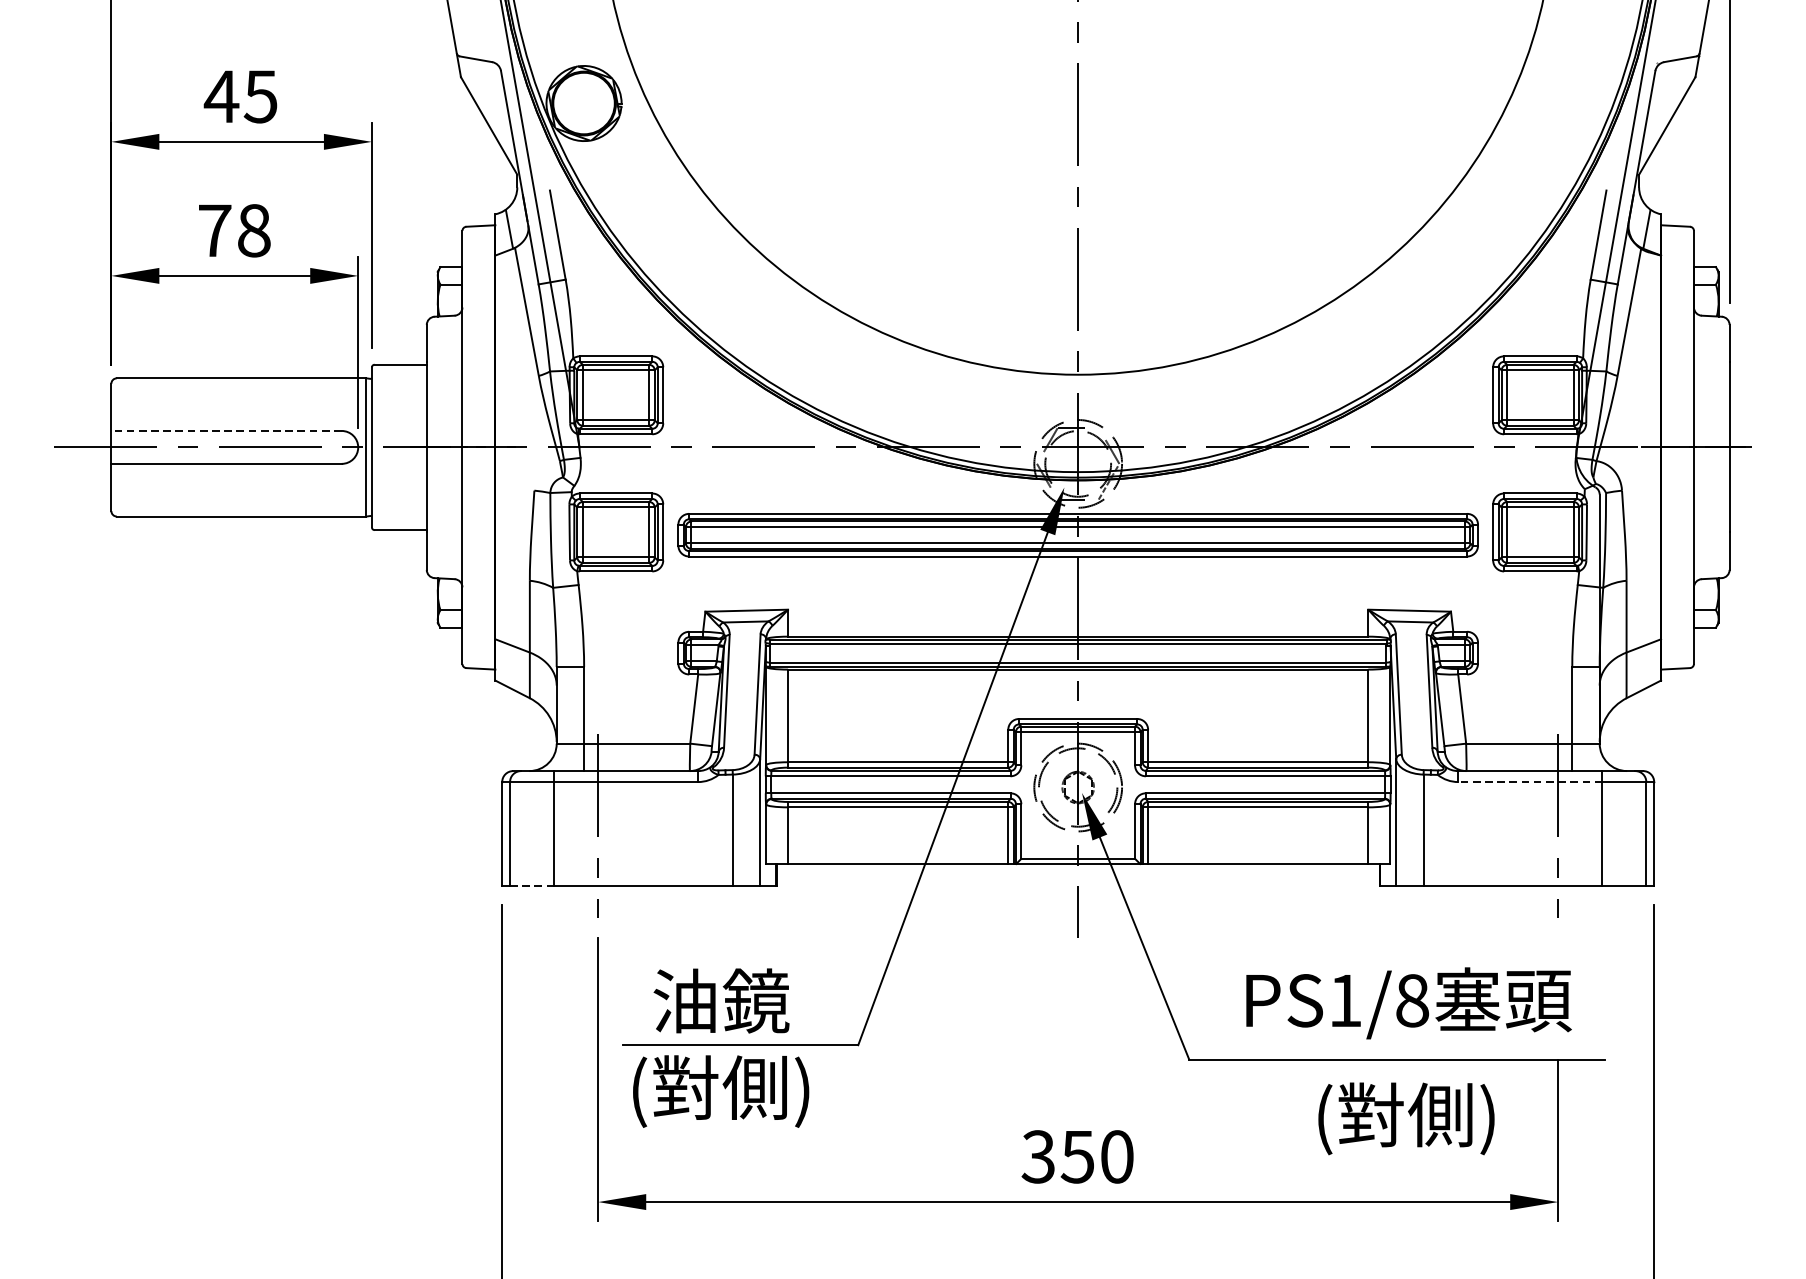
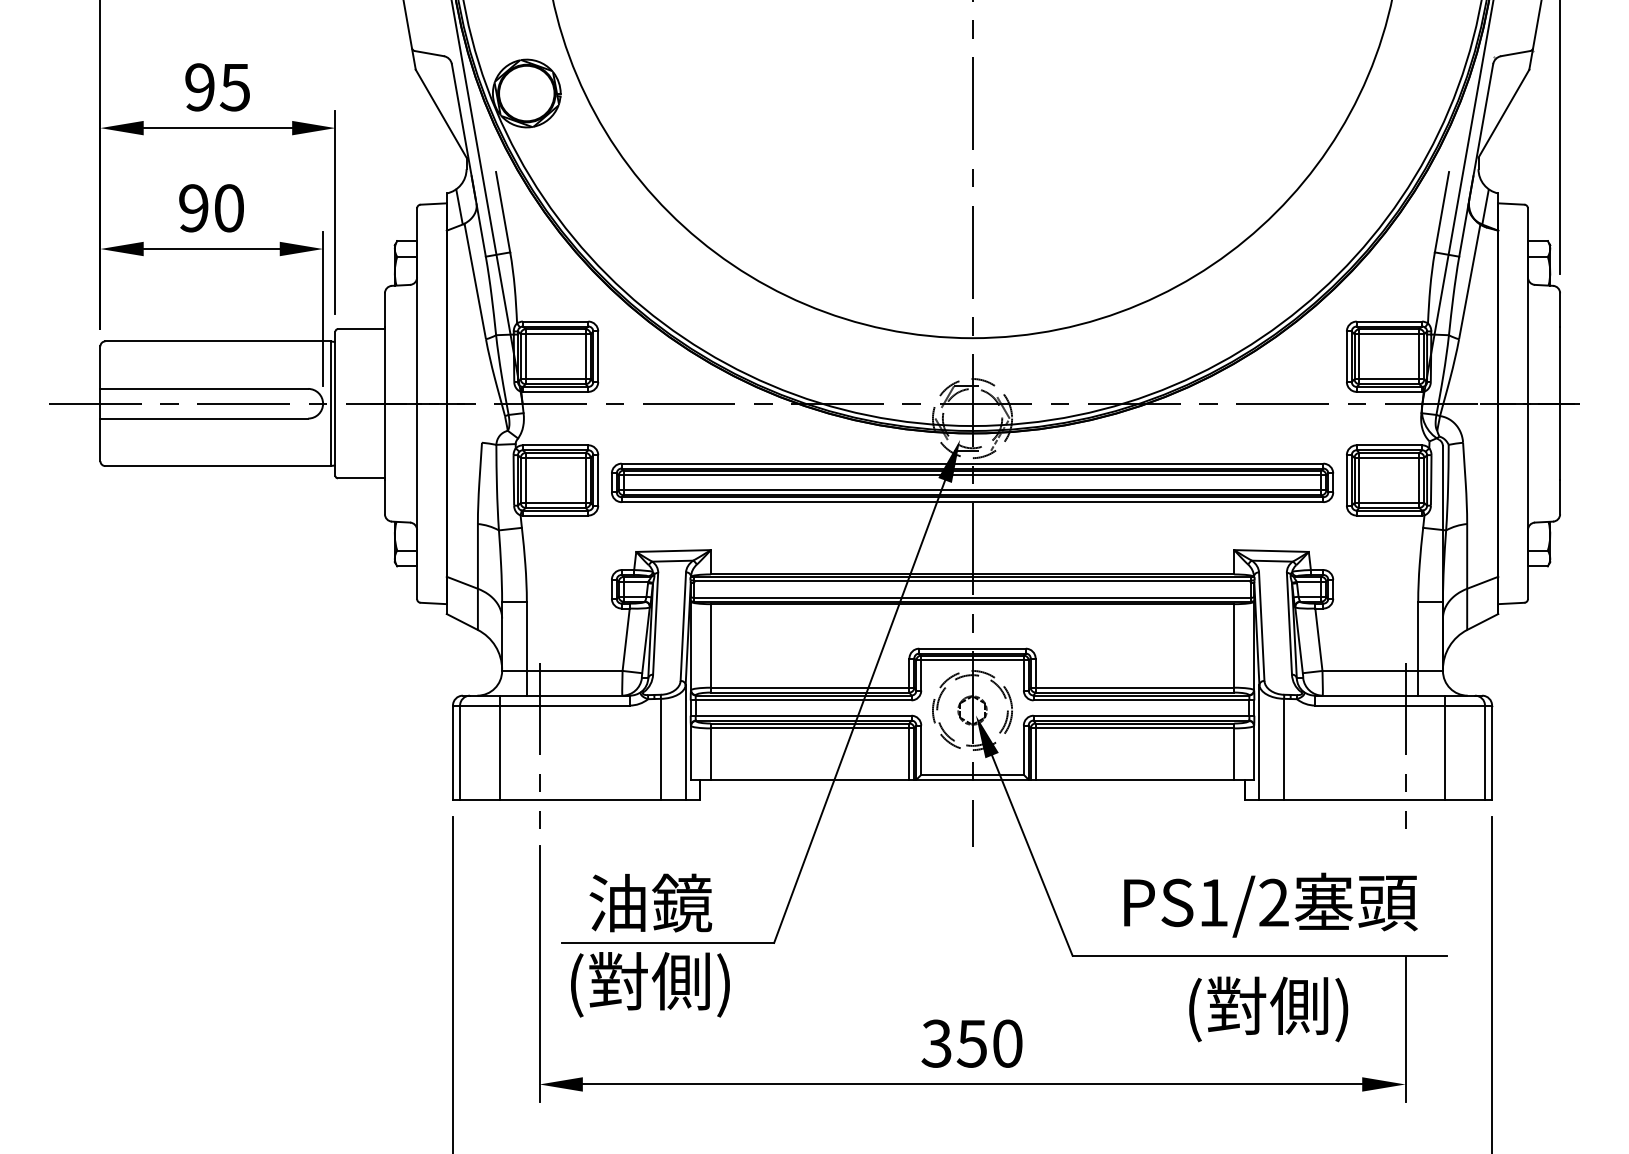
text: (221, 96) -> (199, 87), 45 -> 95
text: (234, 230) -> (211, 208), 78 -> 90
line: (226, 430) -> (204, 388), dashed -> solid
line: (1529, 781) -> (1379, 705), dashed -> solid
line: (531, 886) -> (479, 799), dashed -> solid
text: (1411, 1000) -> (1273, 902), PS1/8 -> PS1/2

